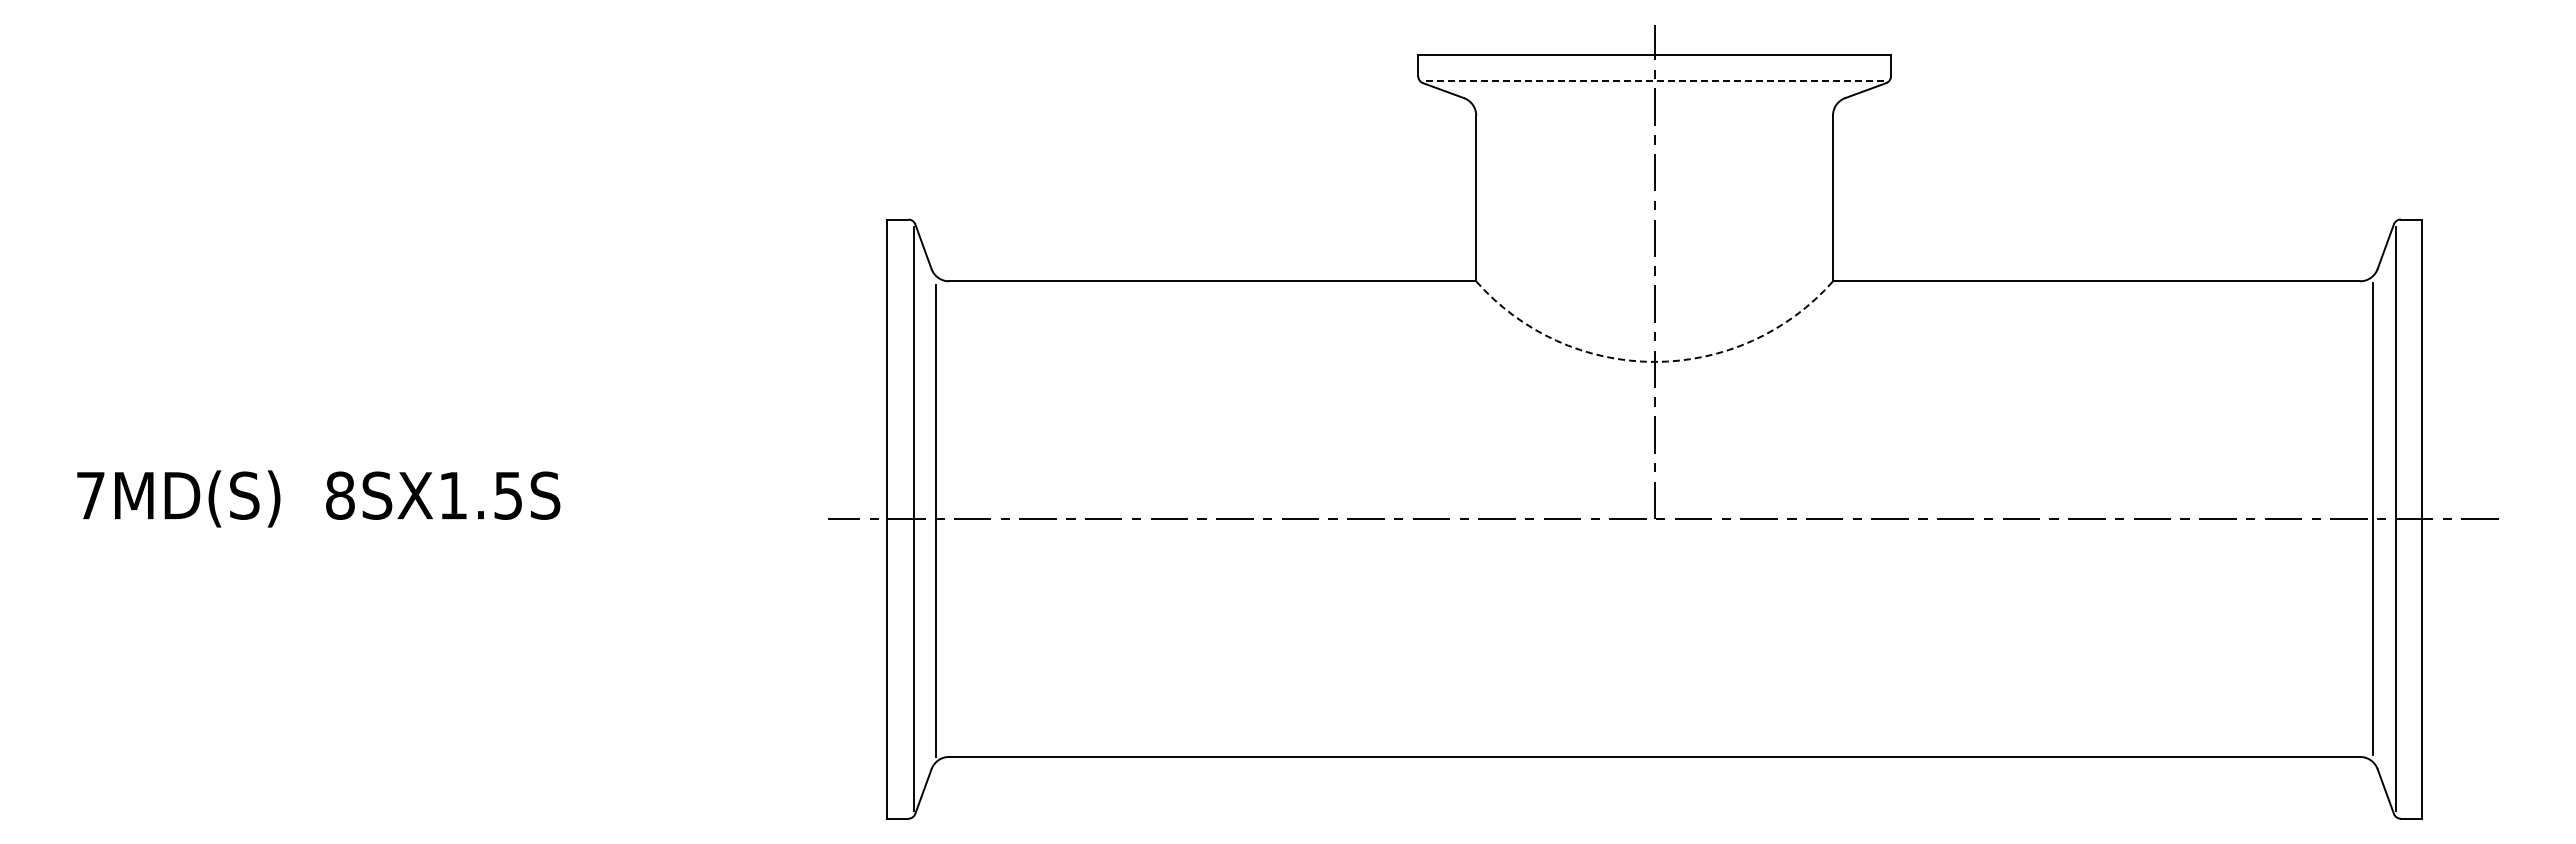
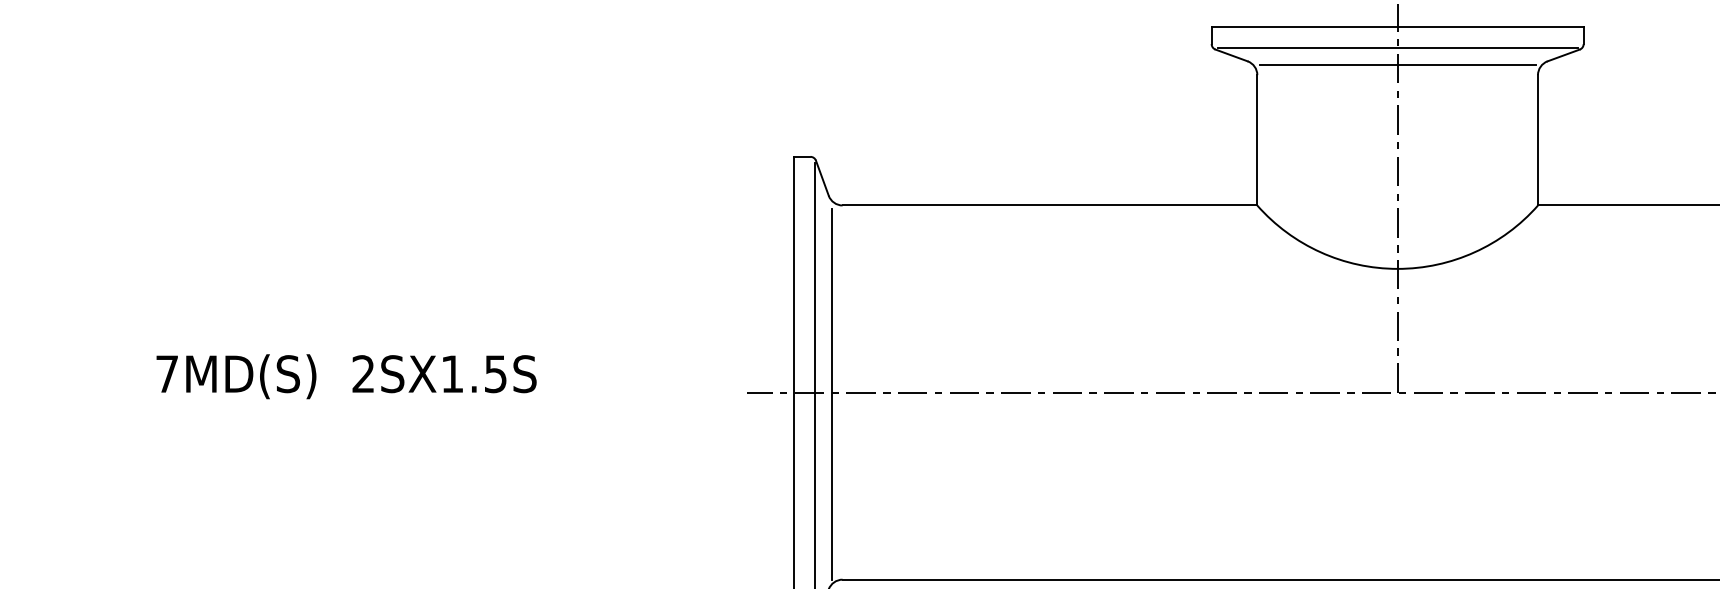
line: (1654, 81) -> (1397, 48), dashed -> solid
line: (1654, 102) -> (1397, 64), added
arc: (1654, 361) -> (1397, 268), dashed -> solid
text: (340, 495) -> (363, 373), 8SX1.5S -> 2SX1.5S

